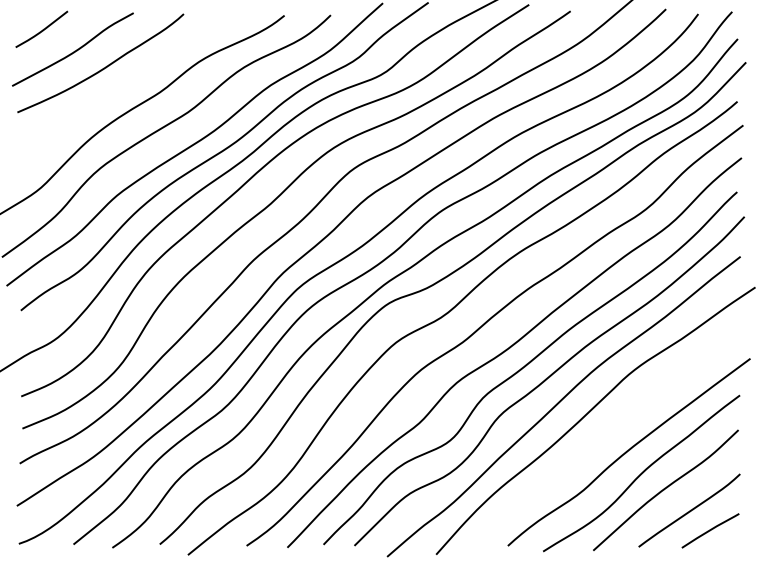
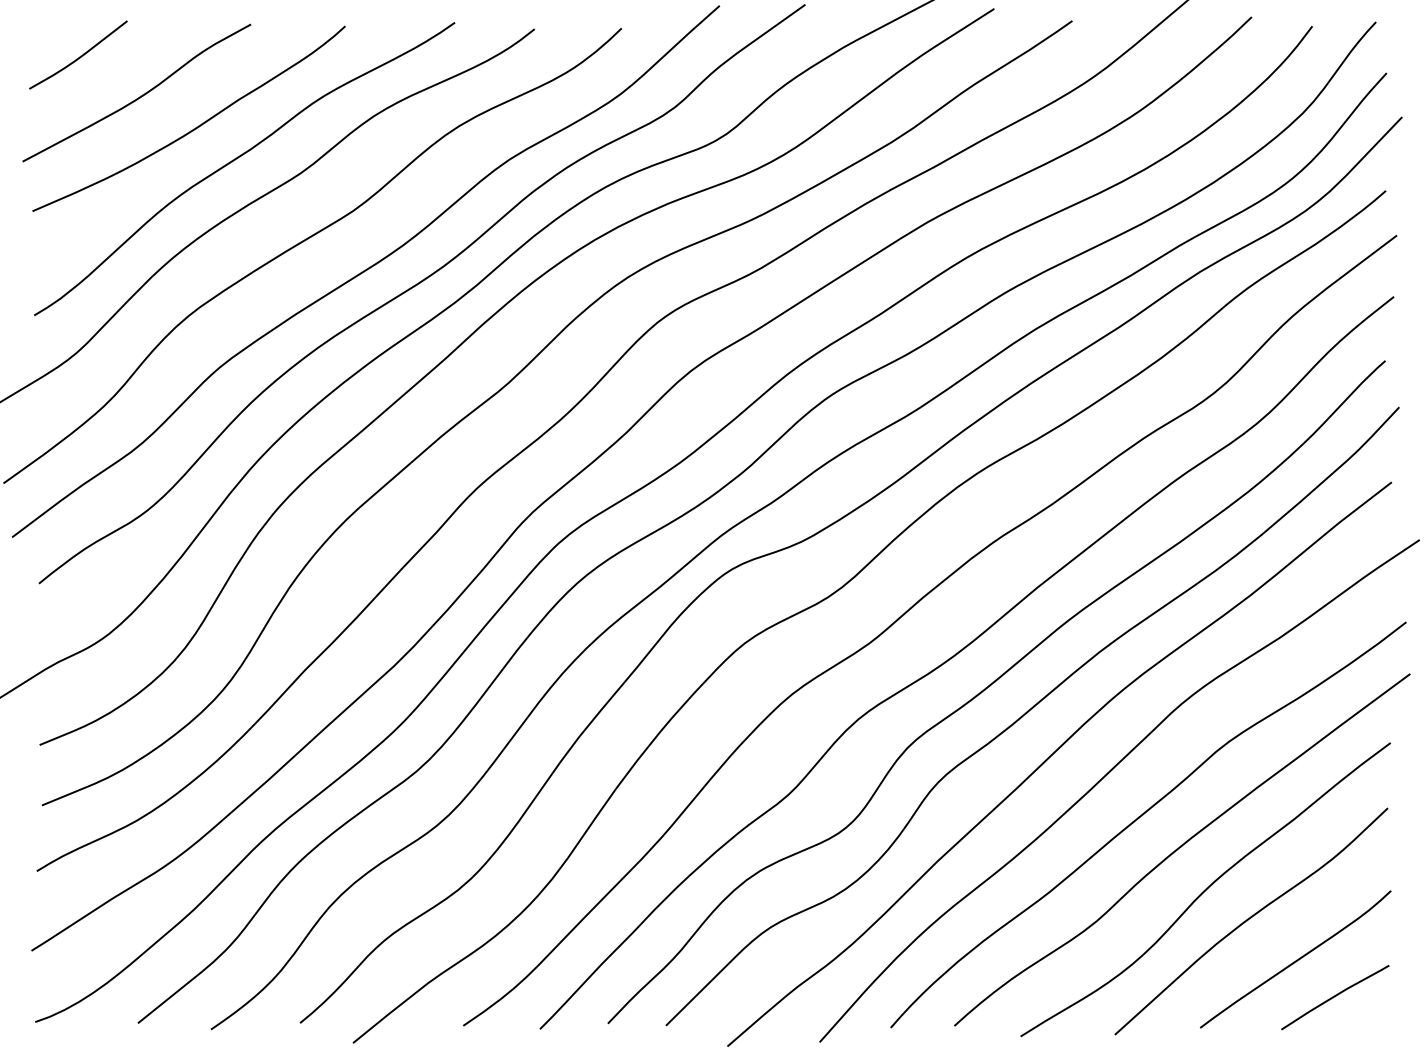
curve: (126, 85) -> (237, 160), added
curve: (607, 435) -> (1141, 818), added

